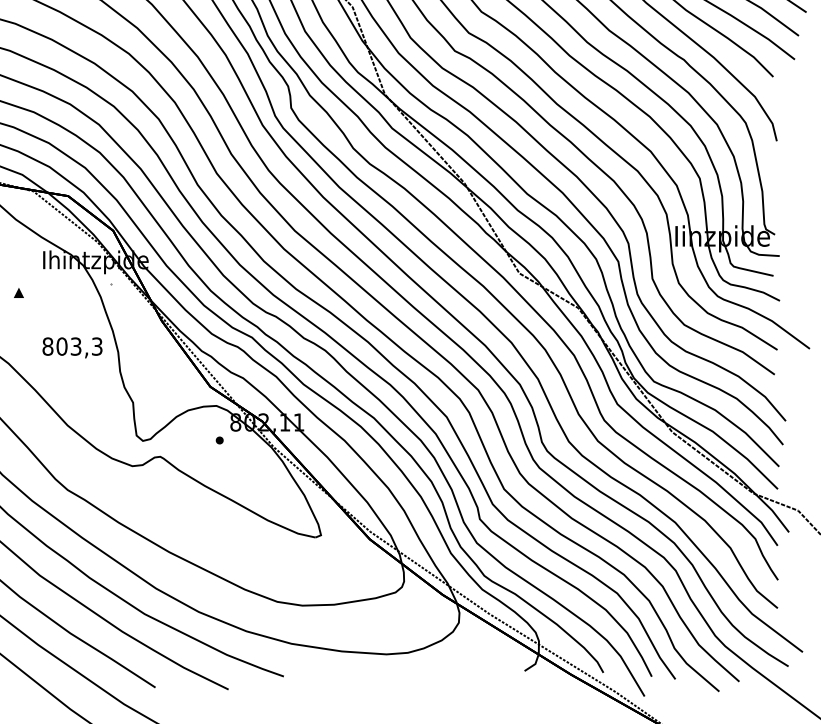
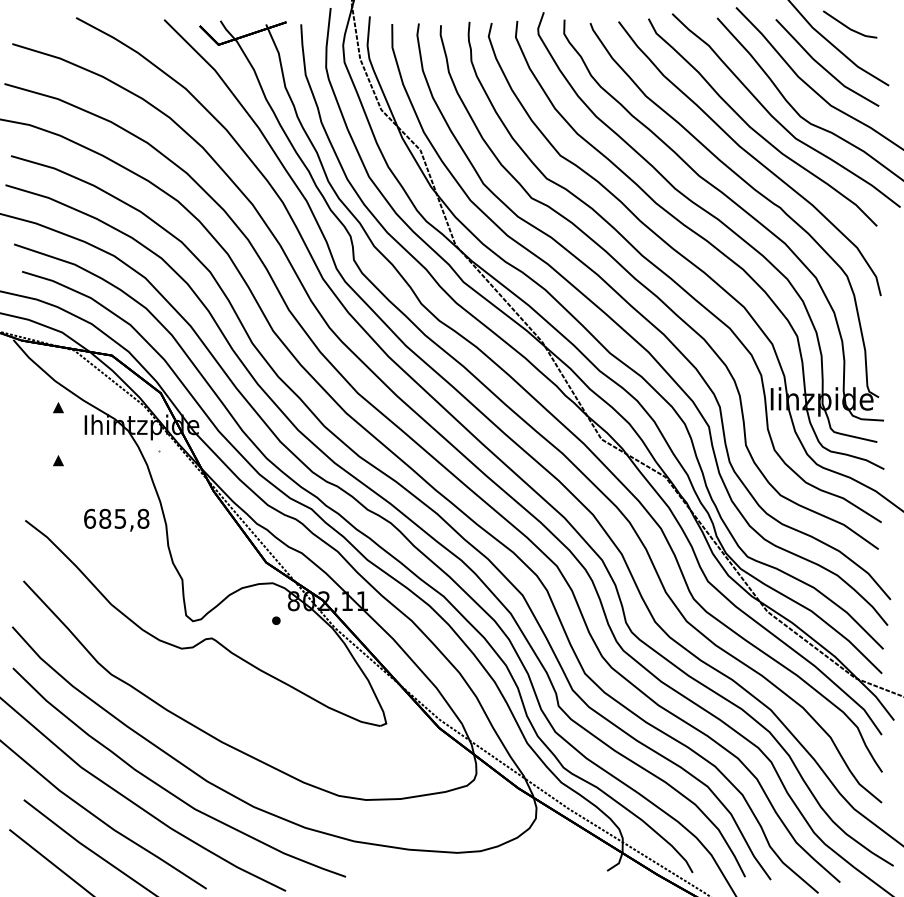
part: (18, 243) -> (58, 407), added
text: (72, 346) -> (116, 518), 803,3 -> 685,8

